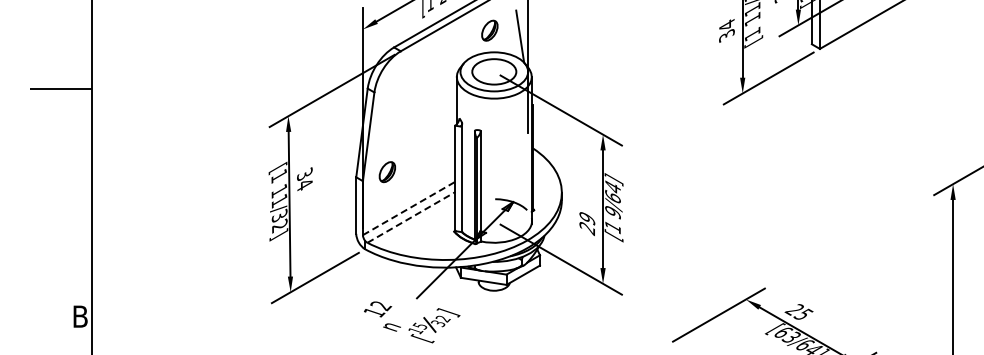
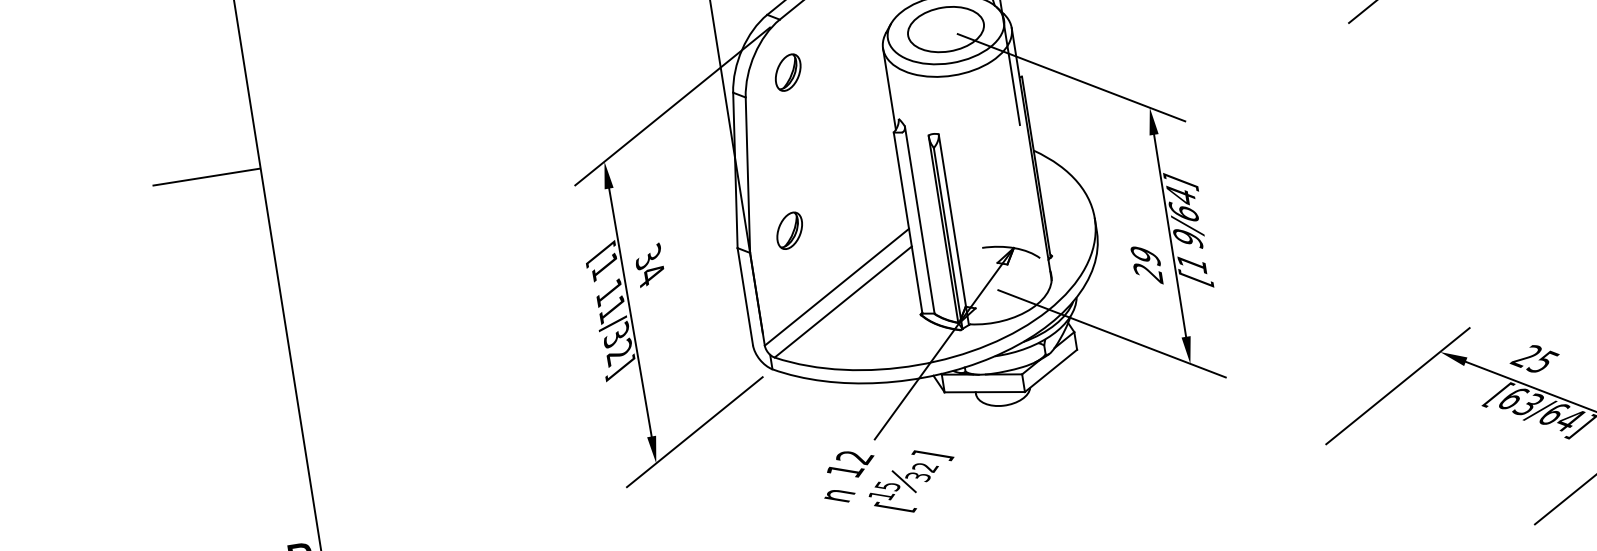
part: (400, 82) -> (787, 73), added
line: (409, 208) -> (837, 287), dashed -> solid
line: (411, 217) -> (843, 302), dashed -> solid
text: (378, 309) -> (851, 464), moved

